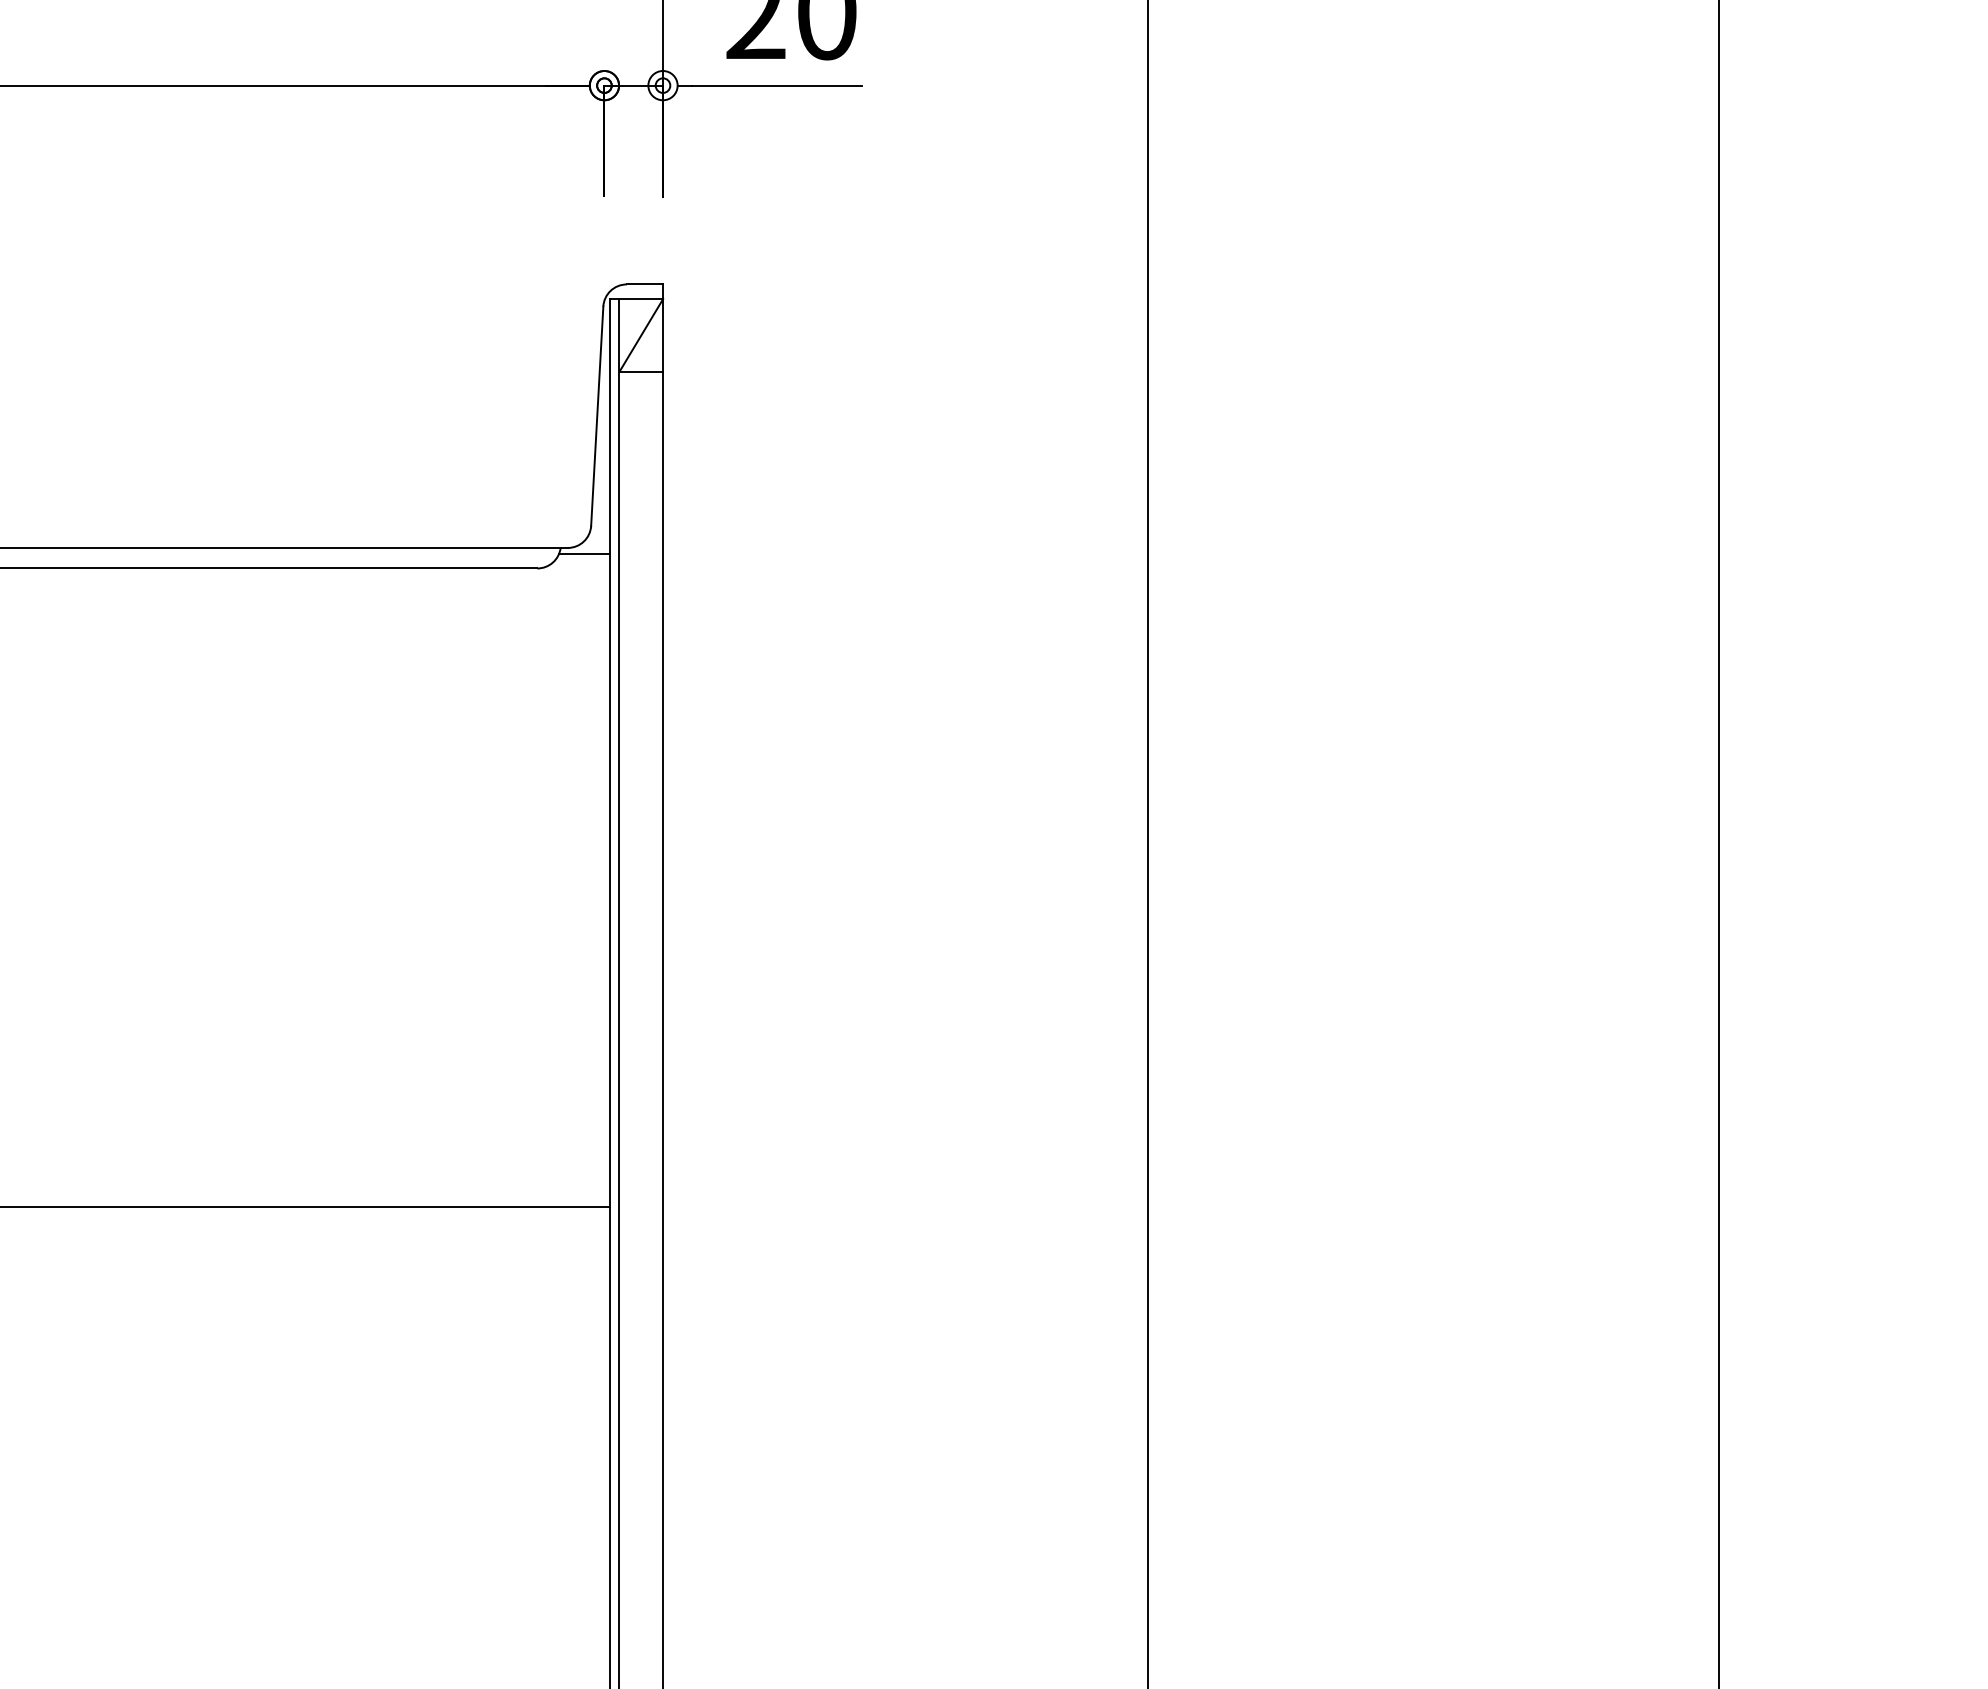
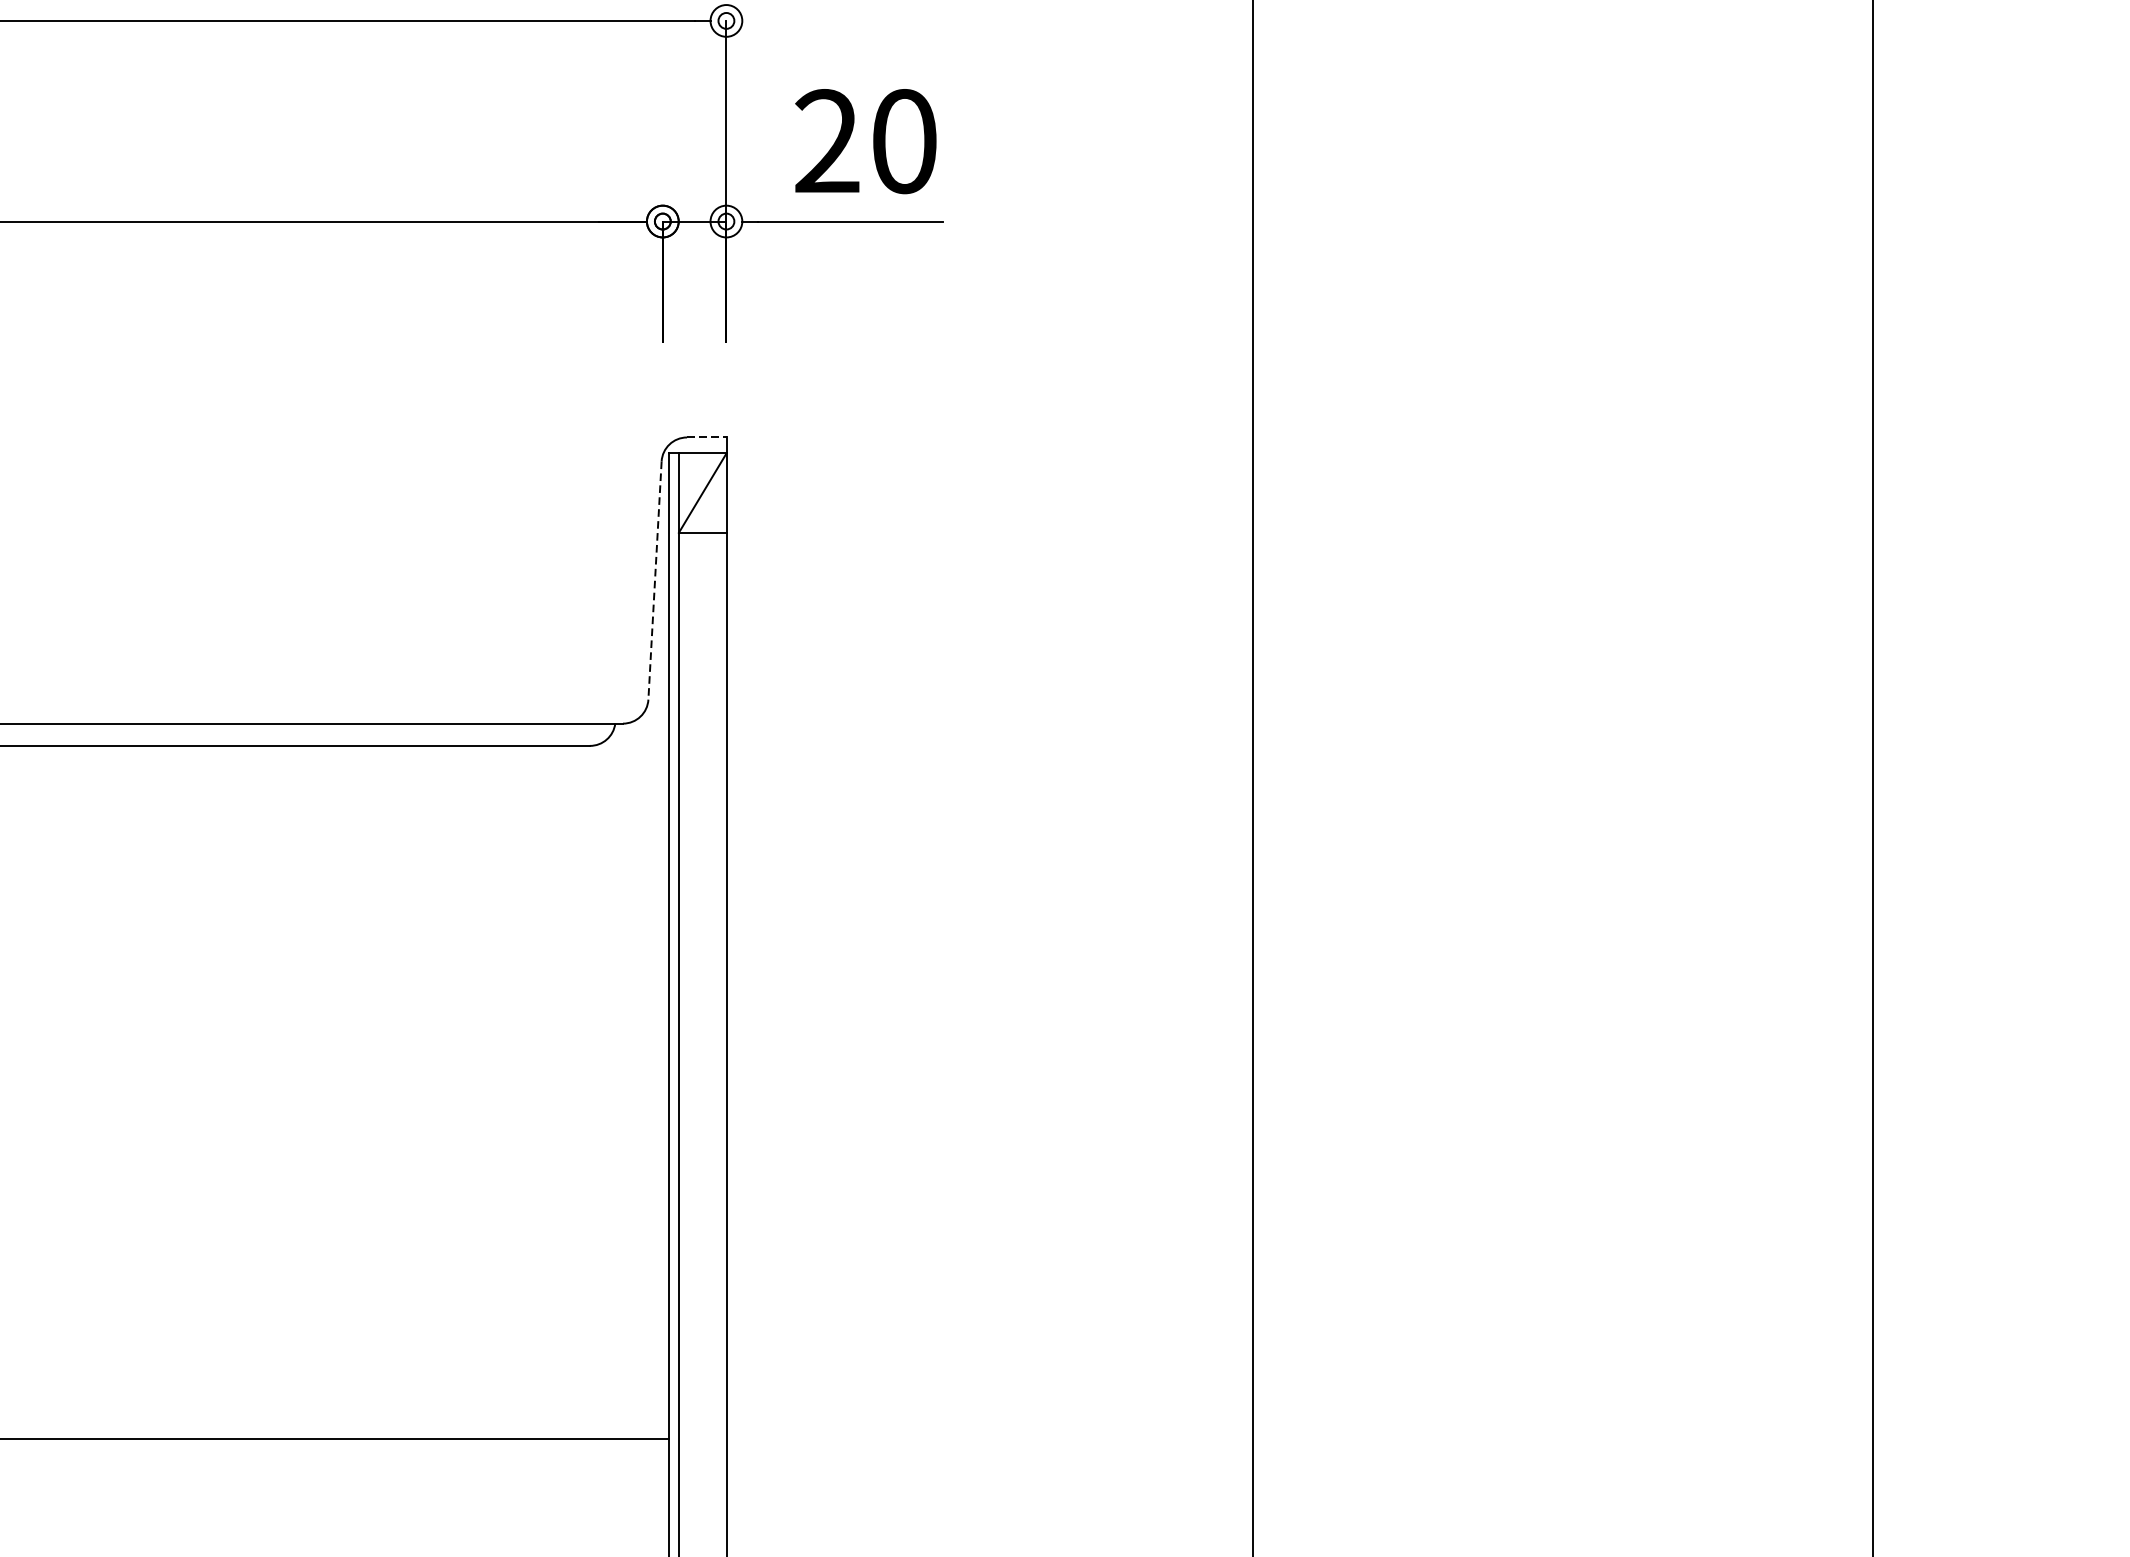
line: (645, 284) -> (707, 437), solid -> dashed
line: (597, 416) -> (655, 580), solid -> dashed
line: (584, 553) -> (641, 729), removed

